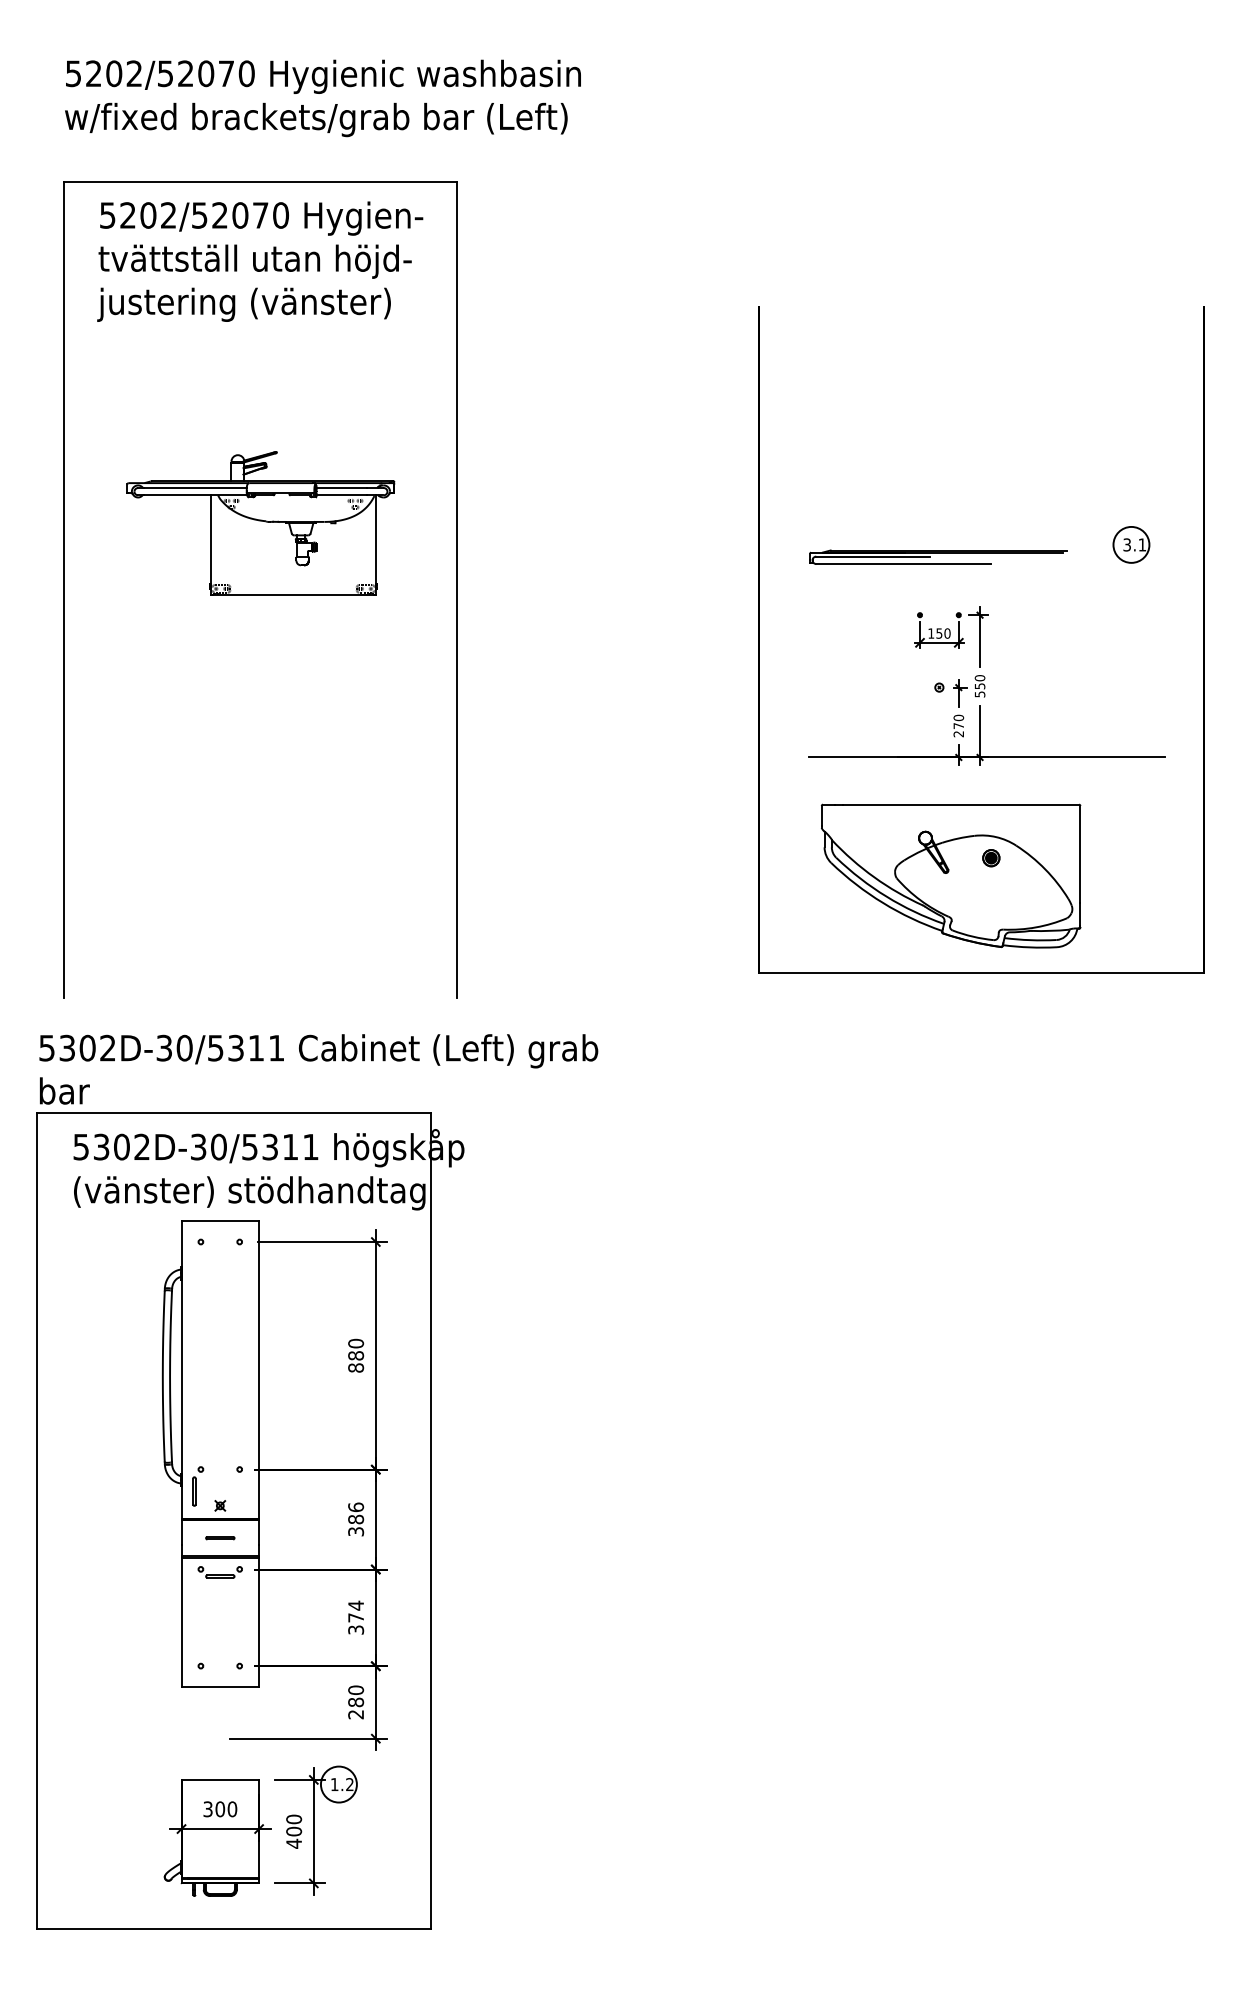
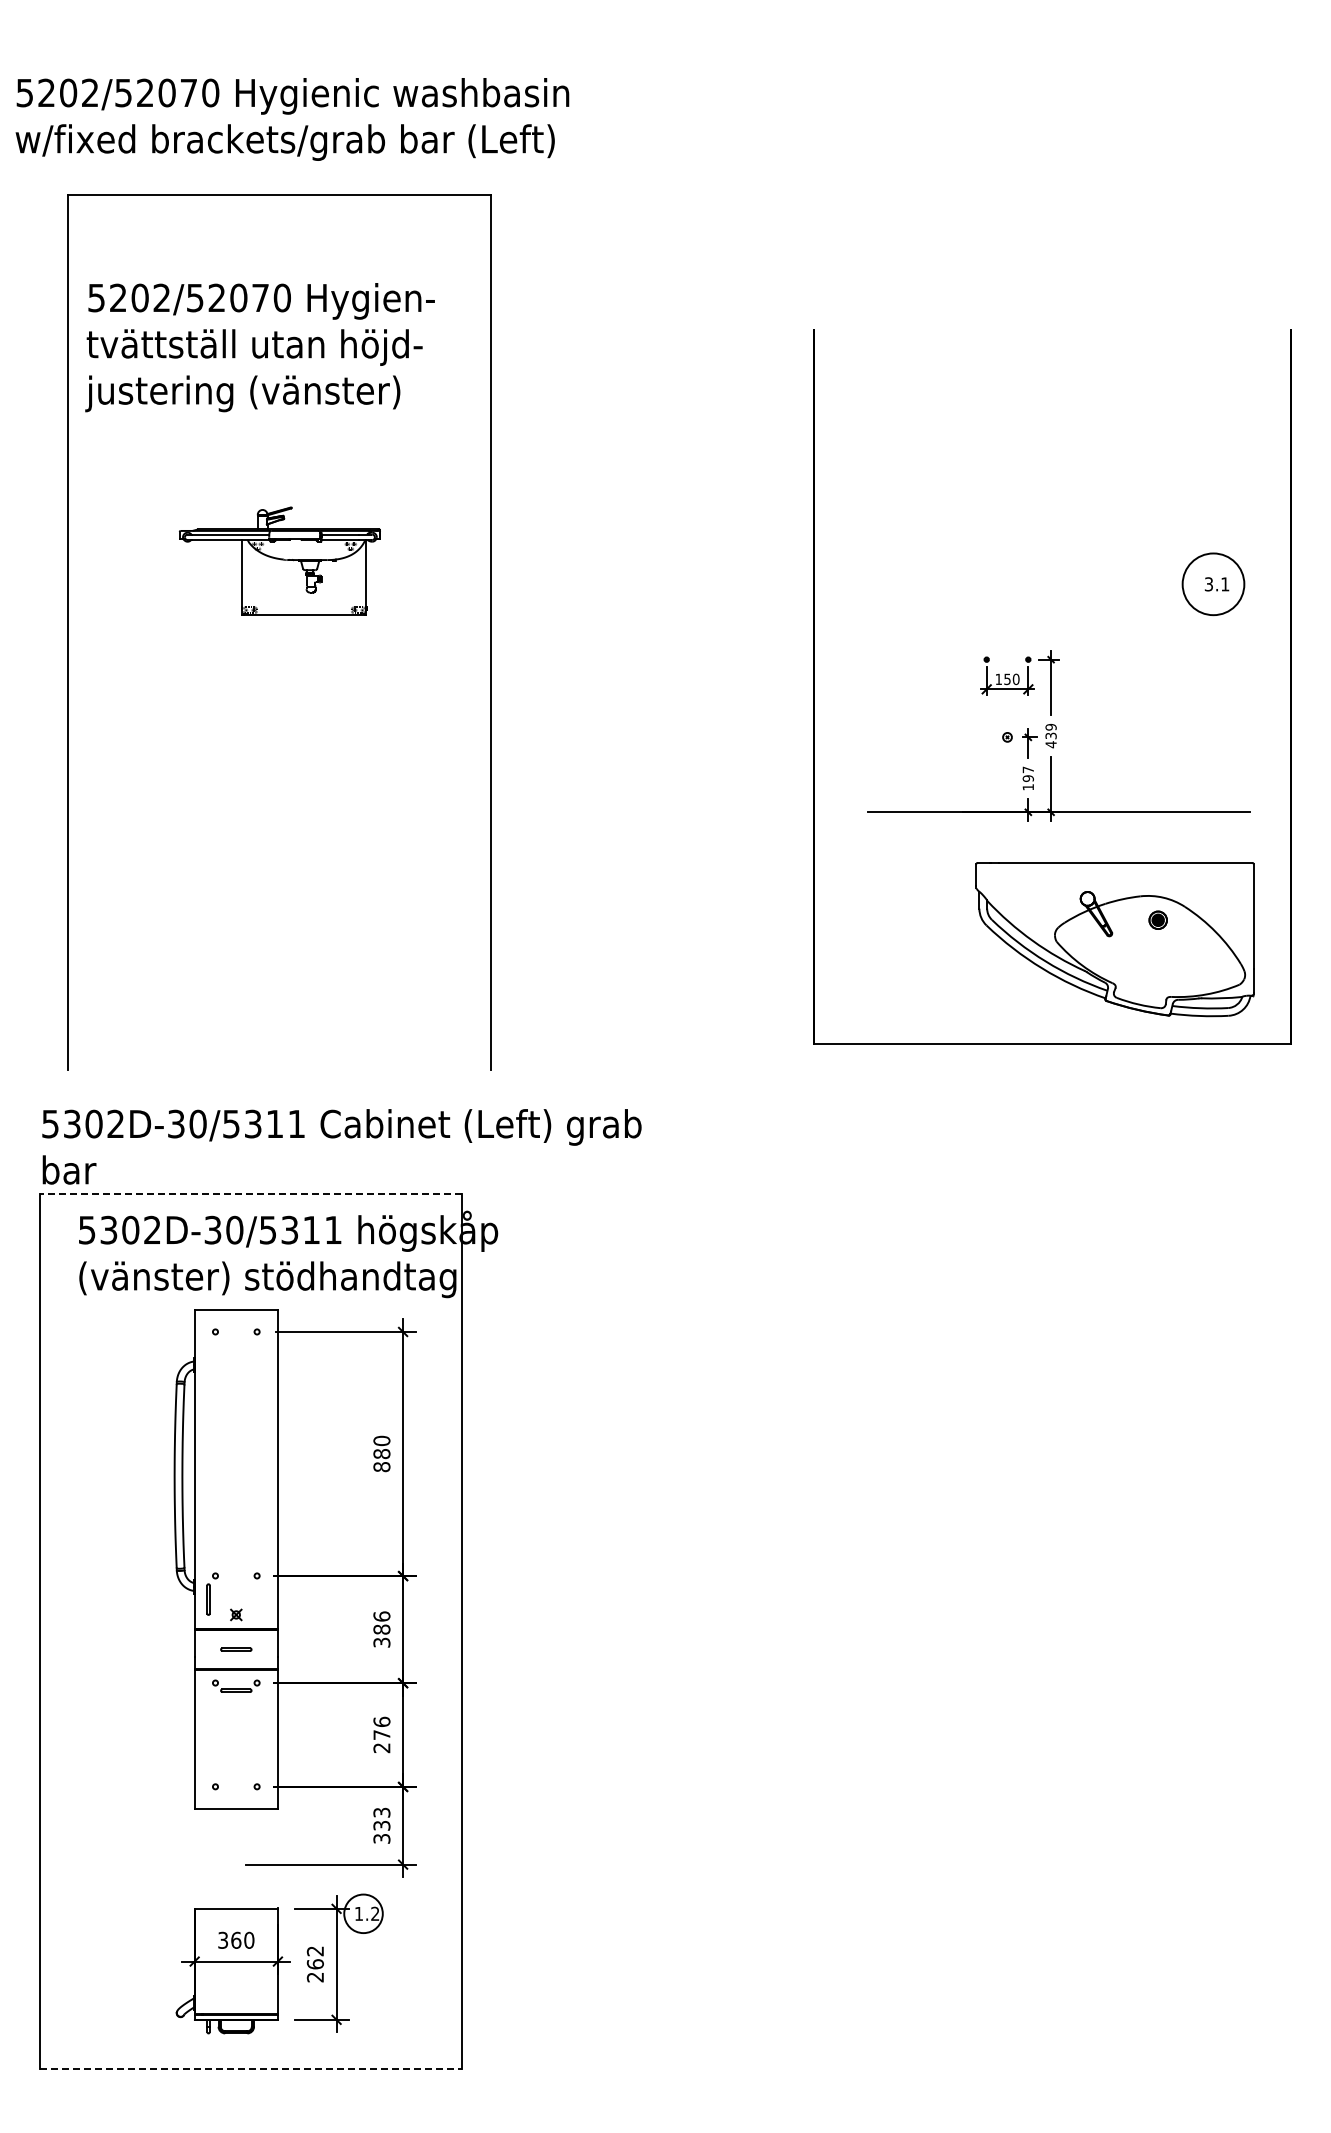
text: (323, 98) -> (292, 119), moved
text: (259, 261) -> (259, 347), moved
part: (260, 522) -> (279, 560), size x0.7
circle: (1131, 545) -> (1213, 584), size x1.6
part: (938, 557) -> (1006, 597), removed
text: (979, 686) -> (1050, 736), 550 -> 439
text: (958, 725) -> (1028, 778), 270 -> 197
part: (950, 876) -> (1114, 939), moved
line: (233, 1112) -> (250, 1193), solid -> dashed
text: (355, 1617) -> (381, 1734), 374 -> 276
text: (355, 1702) -> (381, 1825), 280 -> 333
text: (220, 1808) -> (236, 1939), 300 -> 360
text: (293, 1831) -> (314, 1964), 400 -> 262
line: (234, 1929) -> (251, 2069), solid -> dashed

